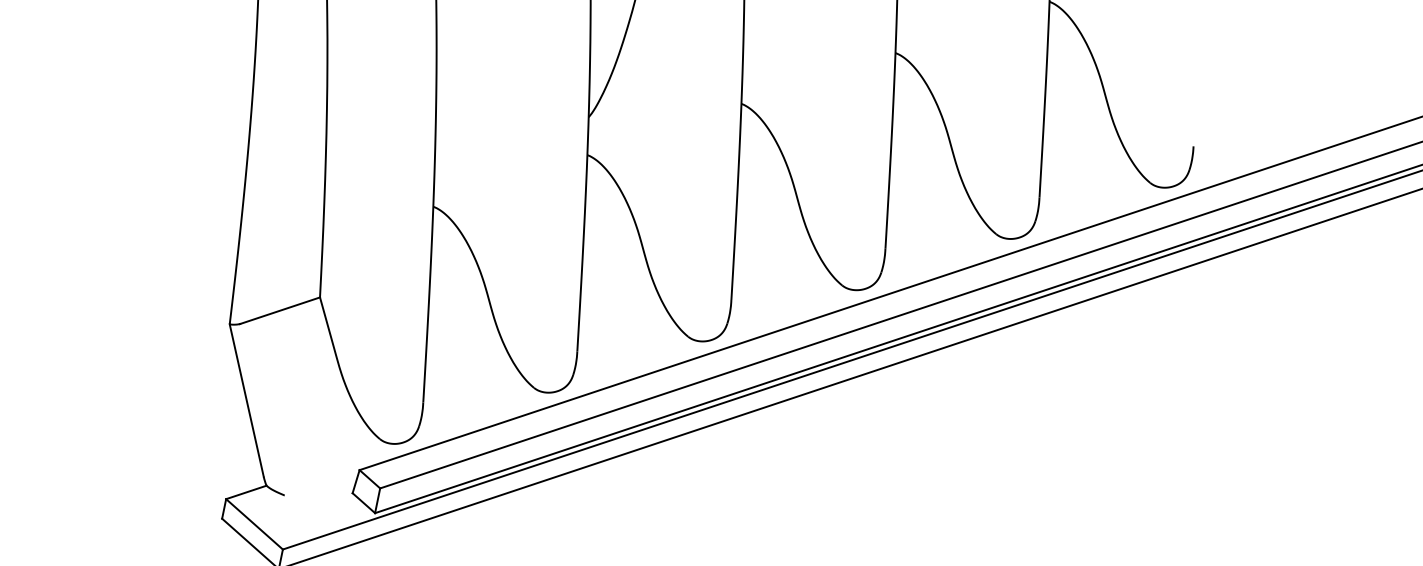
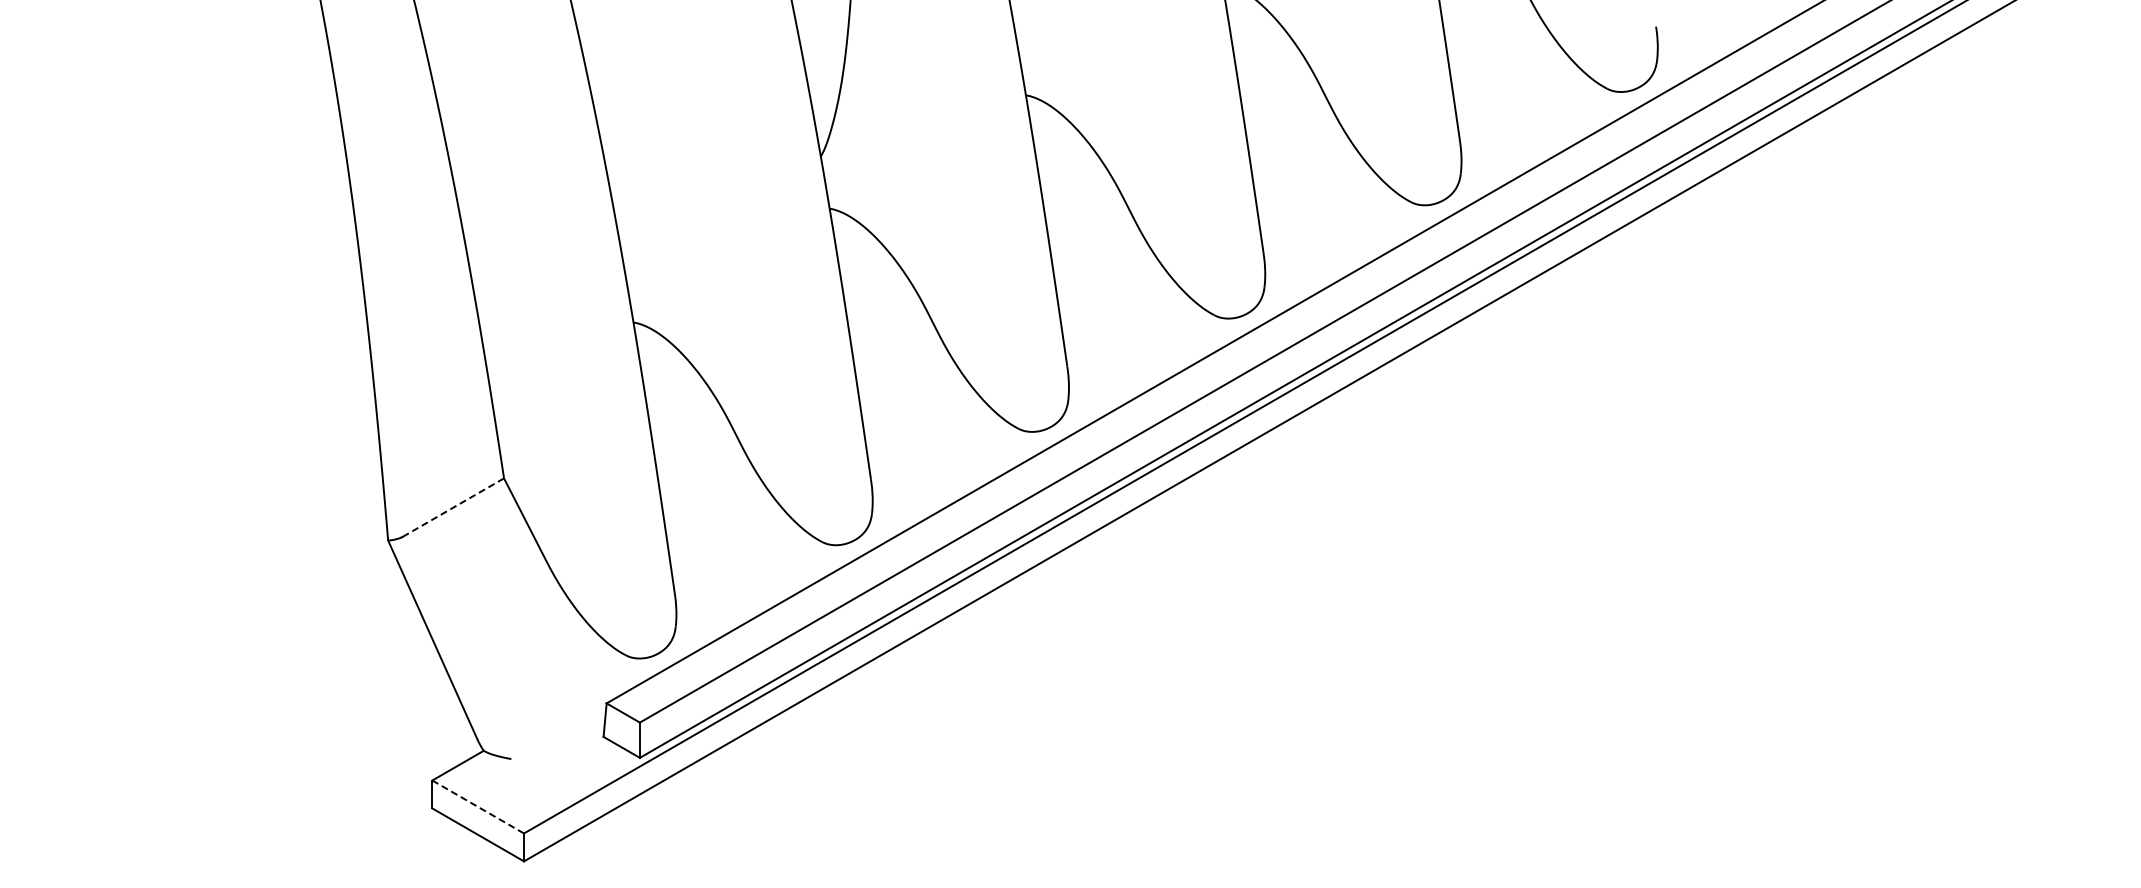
line: (280, 310) -> (453, 507), solid -> dashed
line: (254, 524) -> (478, 807), solid -> dashed

